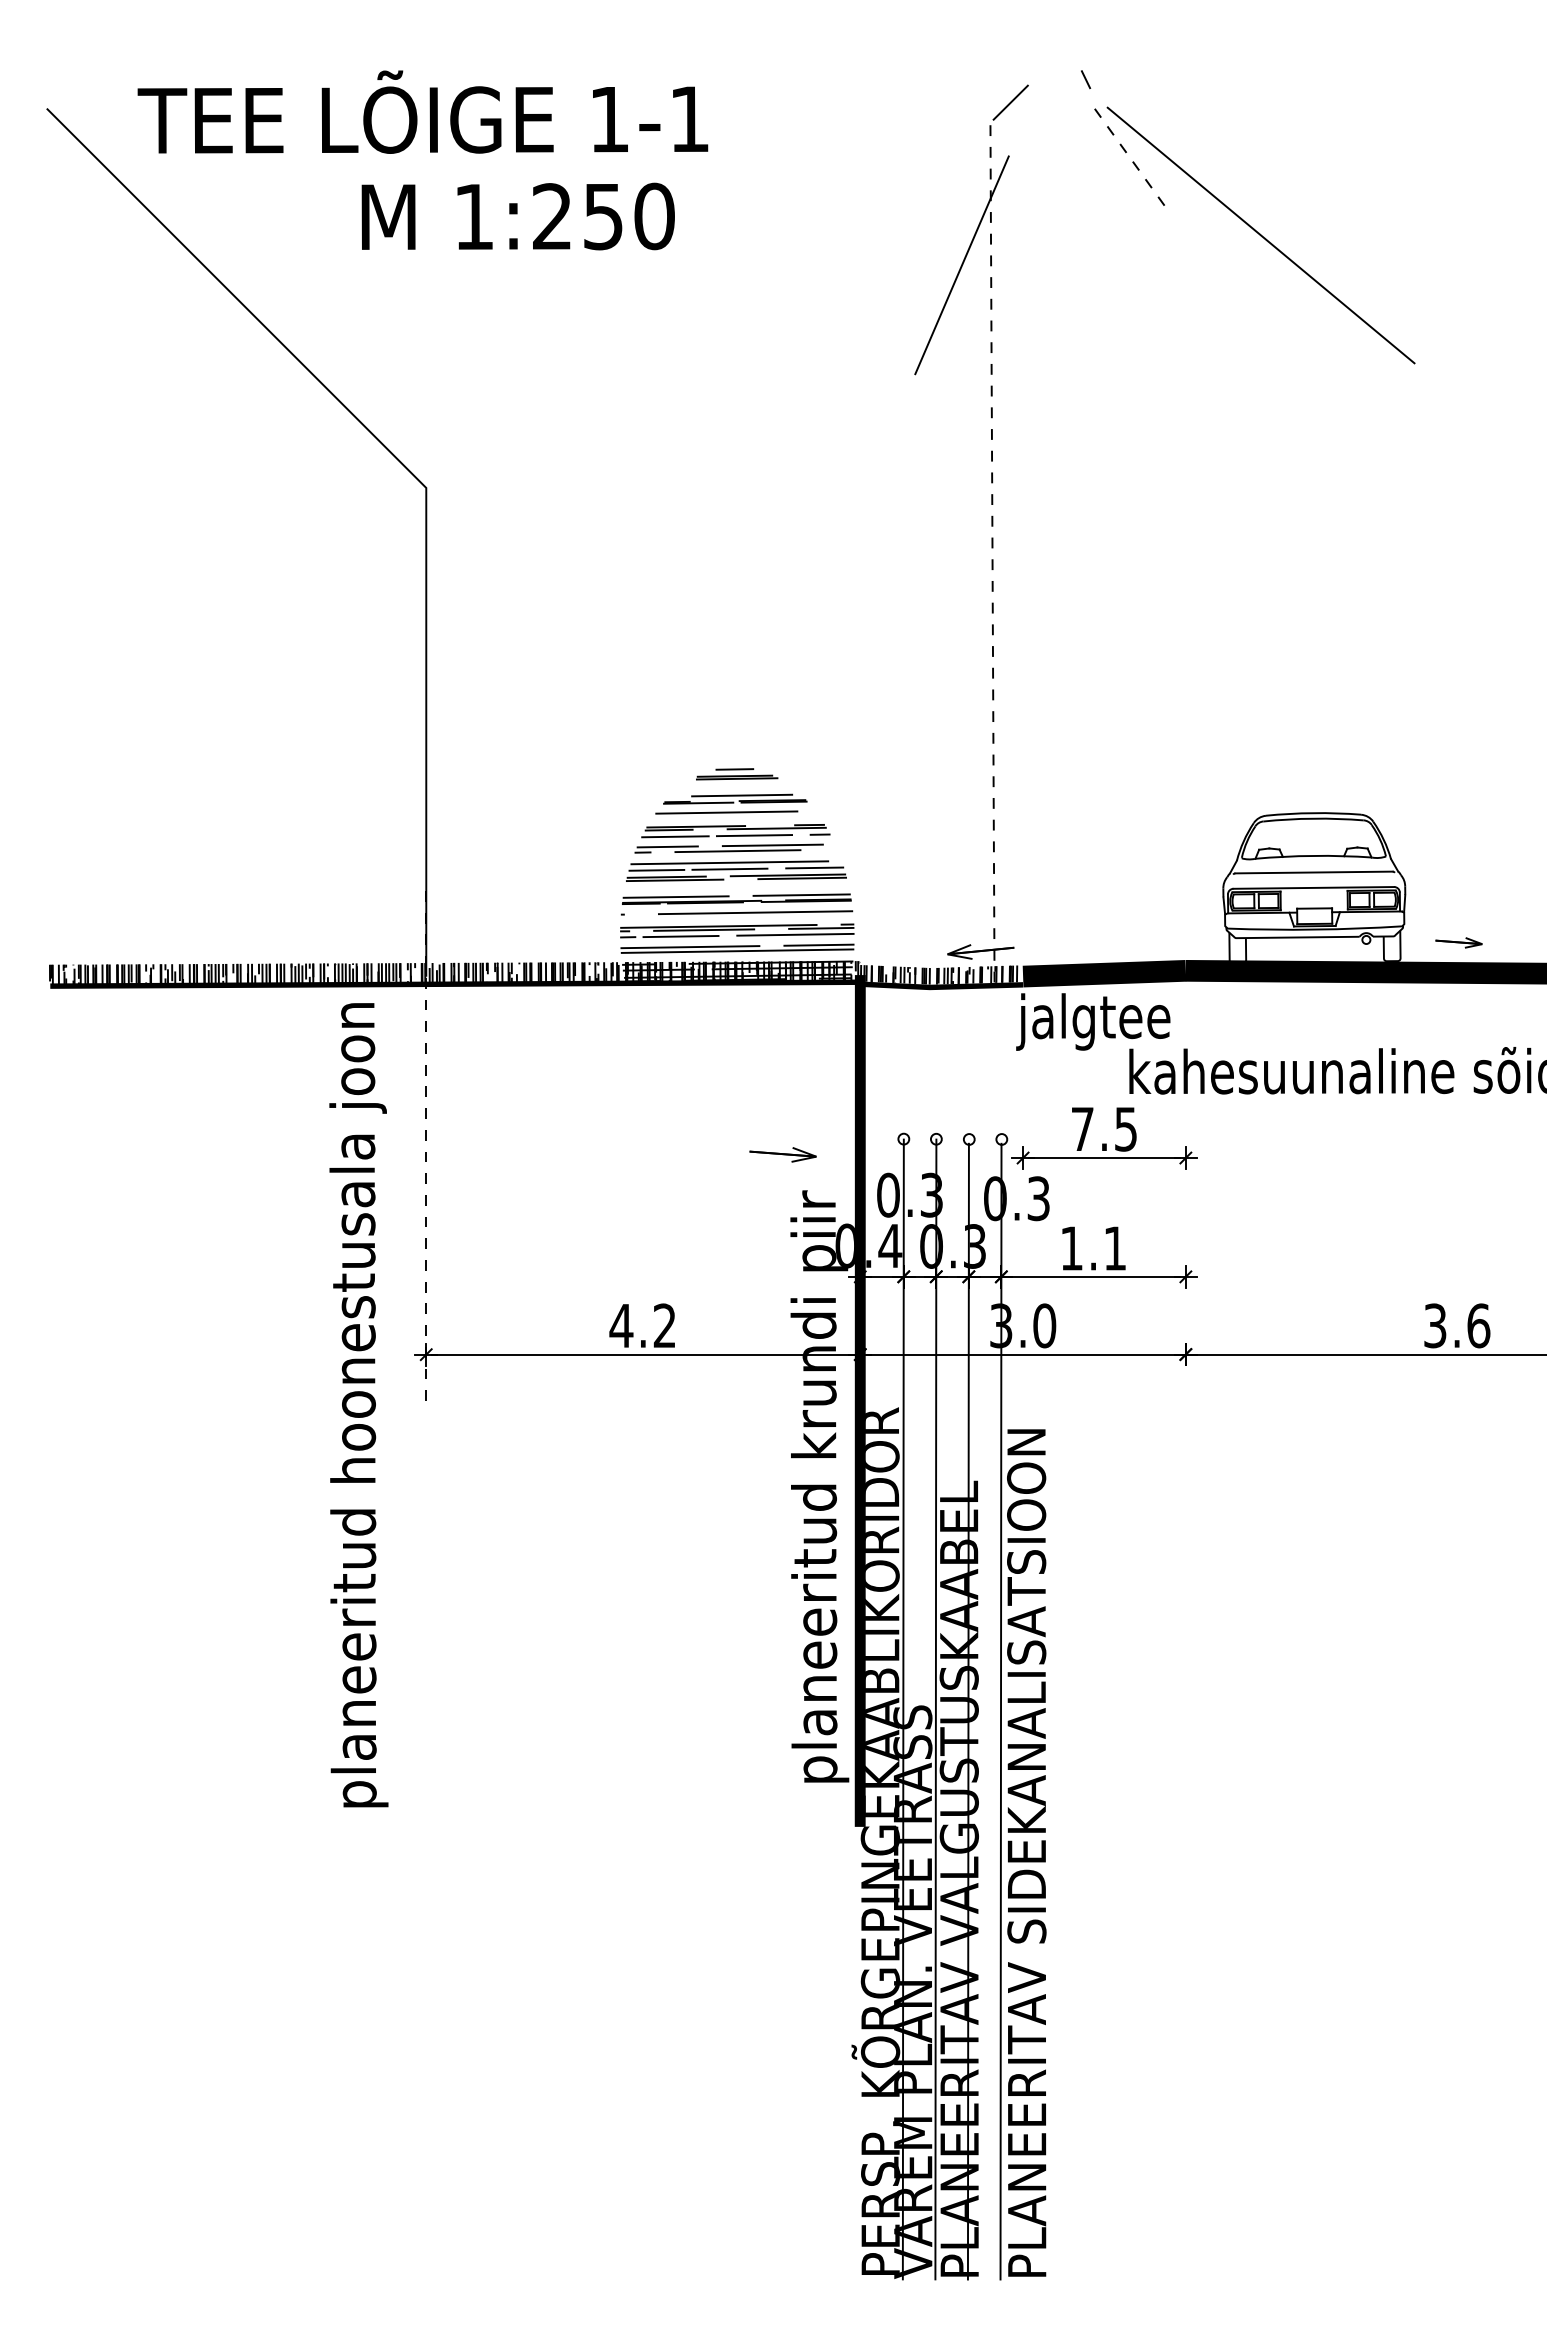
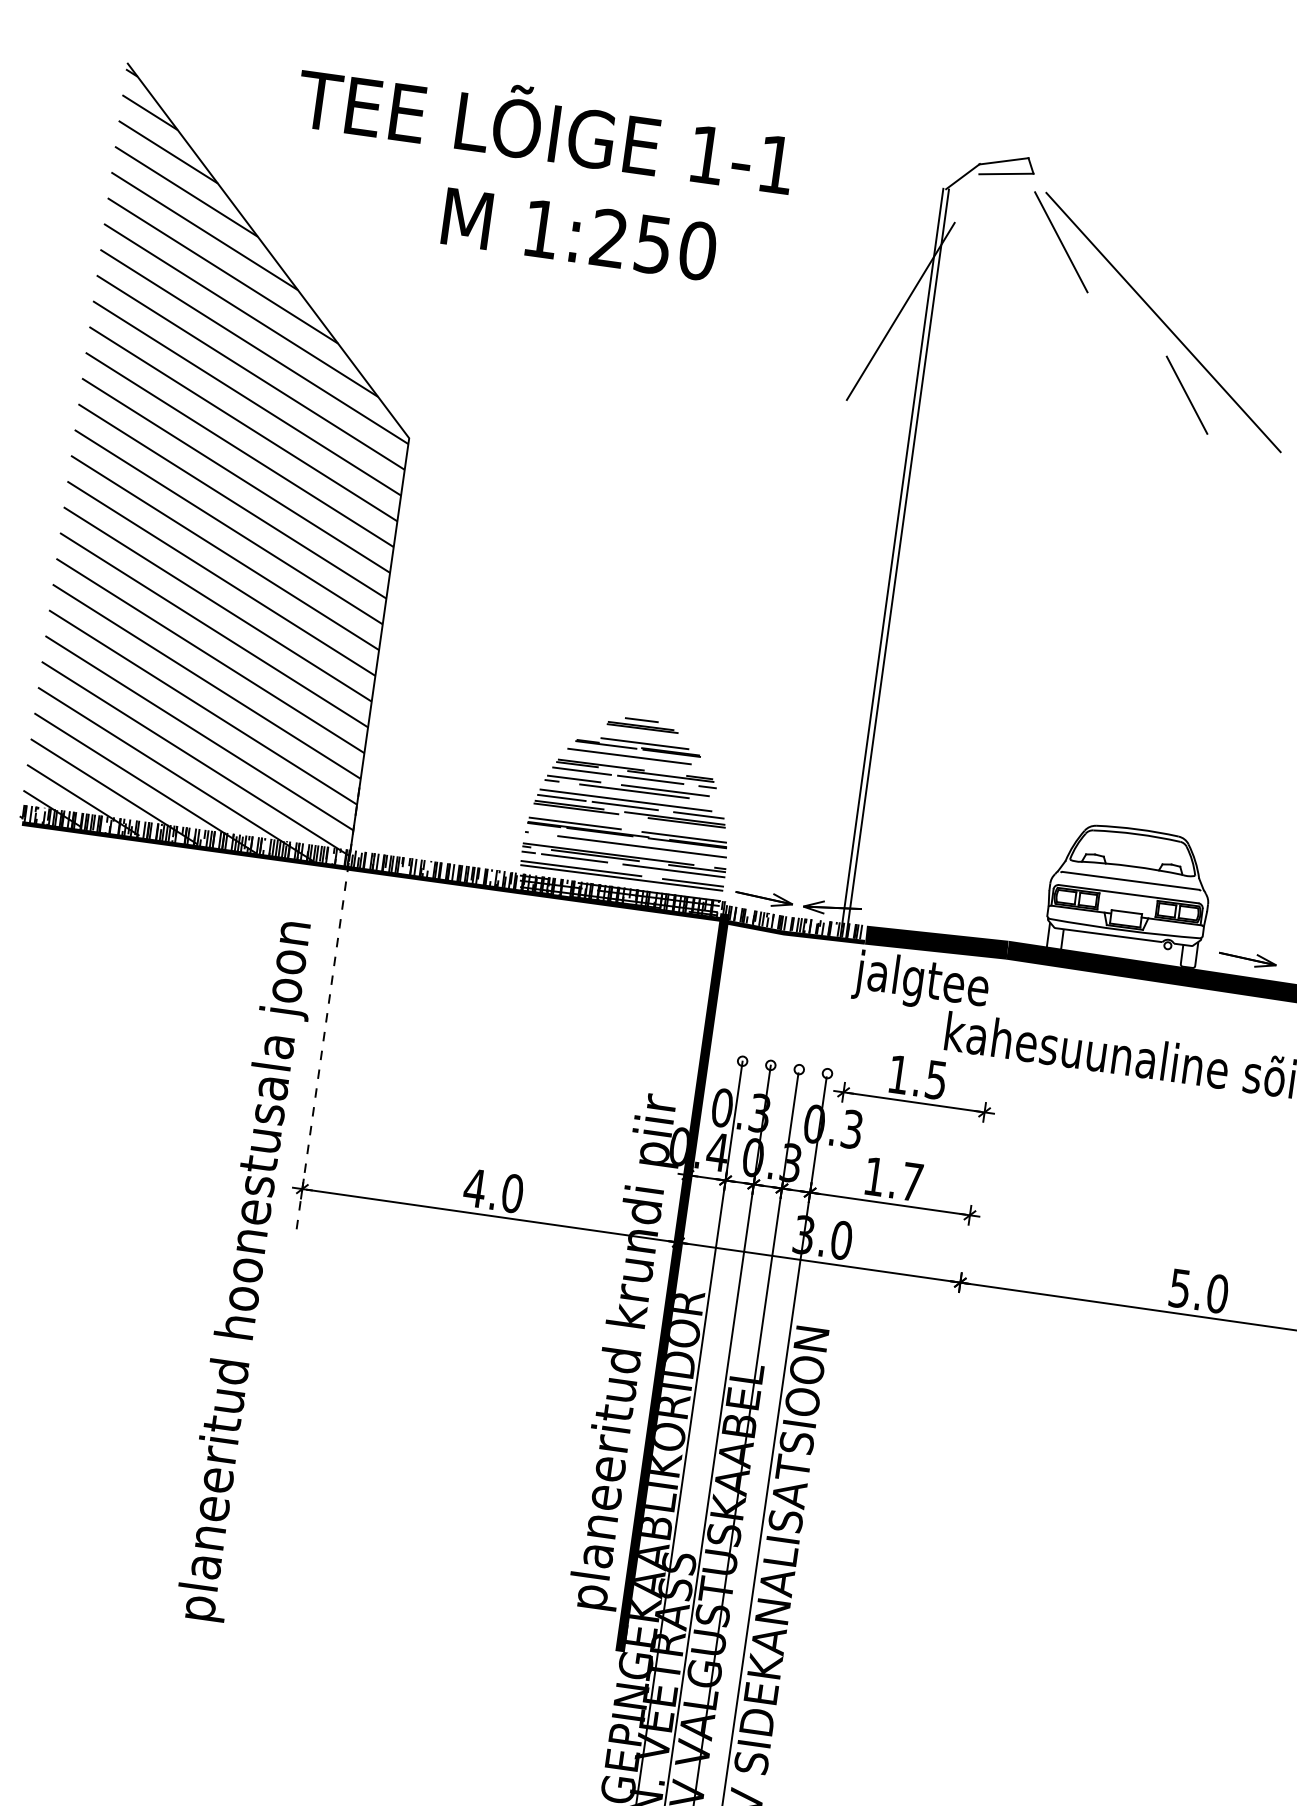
line: (1054, 78) -> (1003, 161), added
line: (1059, 92) -> (1006, 173), added
text: (422, 111) -> (545, 125), moved
line: (1132, 161) -> (1061, 242), dashed -> solid
text: (517, 216) -> (579, 234), moved
line: (1299, 313) -> (1187, 394), added
hatch: (236, 549) -> (237, 468), added
line: (992, 550) -> (892, 562), dashed -> solid
line: (998, 550) -> (897, 563), added
part: (1458, 942) -> (1247, 959), size x1.43
text: (1082, 1128) -> (898, 1074), 7.5 -> 1.5
part: (782, 1154) -> (763, 898), moved
text: (1114, 1248) -> (911, 1181), 1.1 -> 1.7
text: (664, 1325) -> (512, 1193), 4.2 -> 4.0
text: (1457, 1325) -> (1199, 1290), 3.6 -> 5.0
text: (358, 1405) -> (247, 1271), moved

